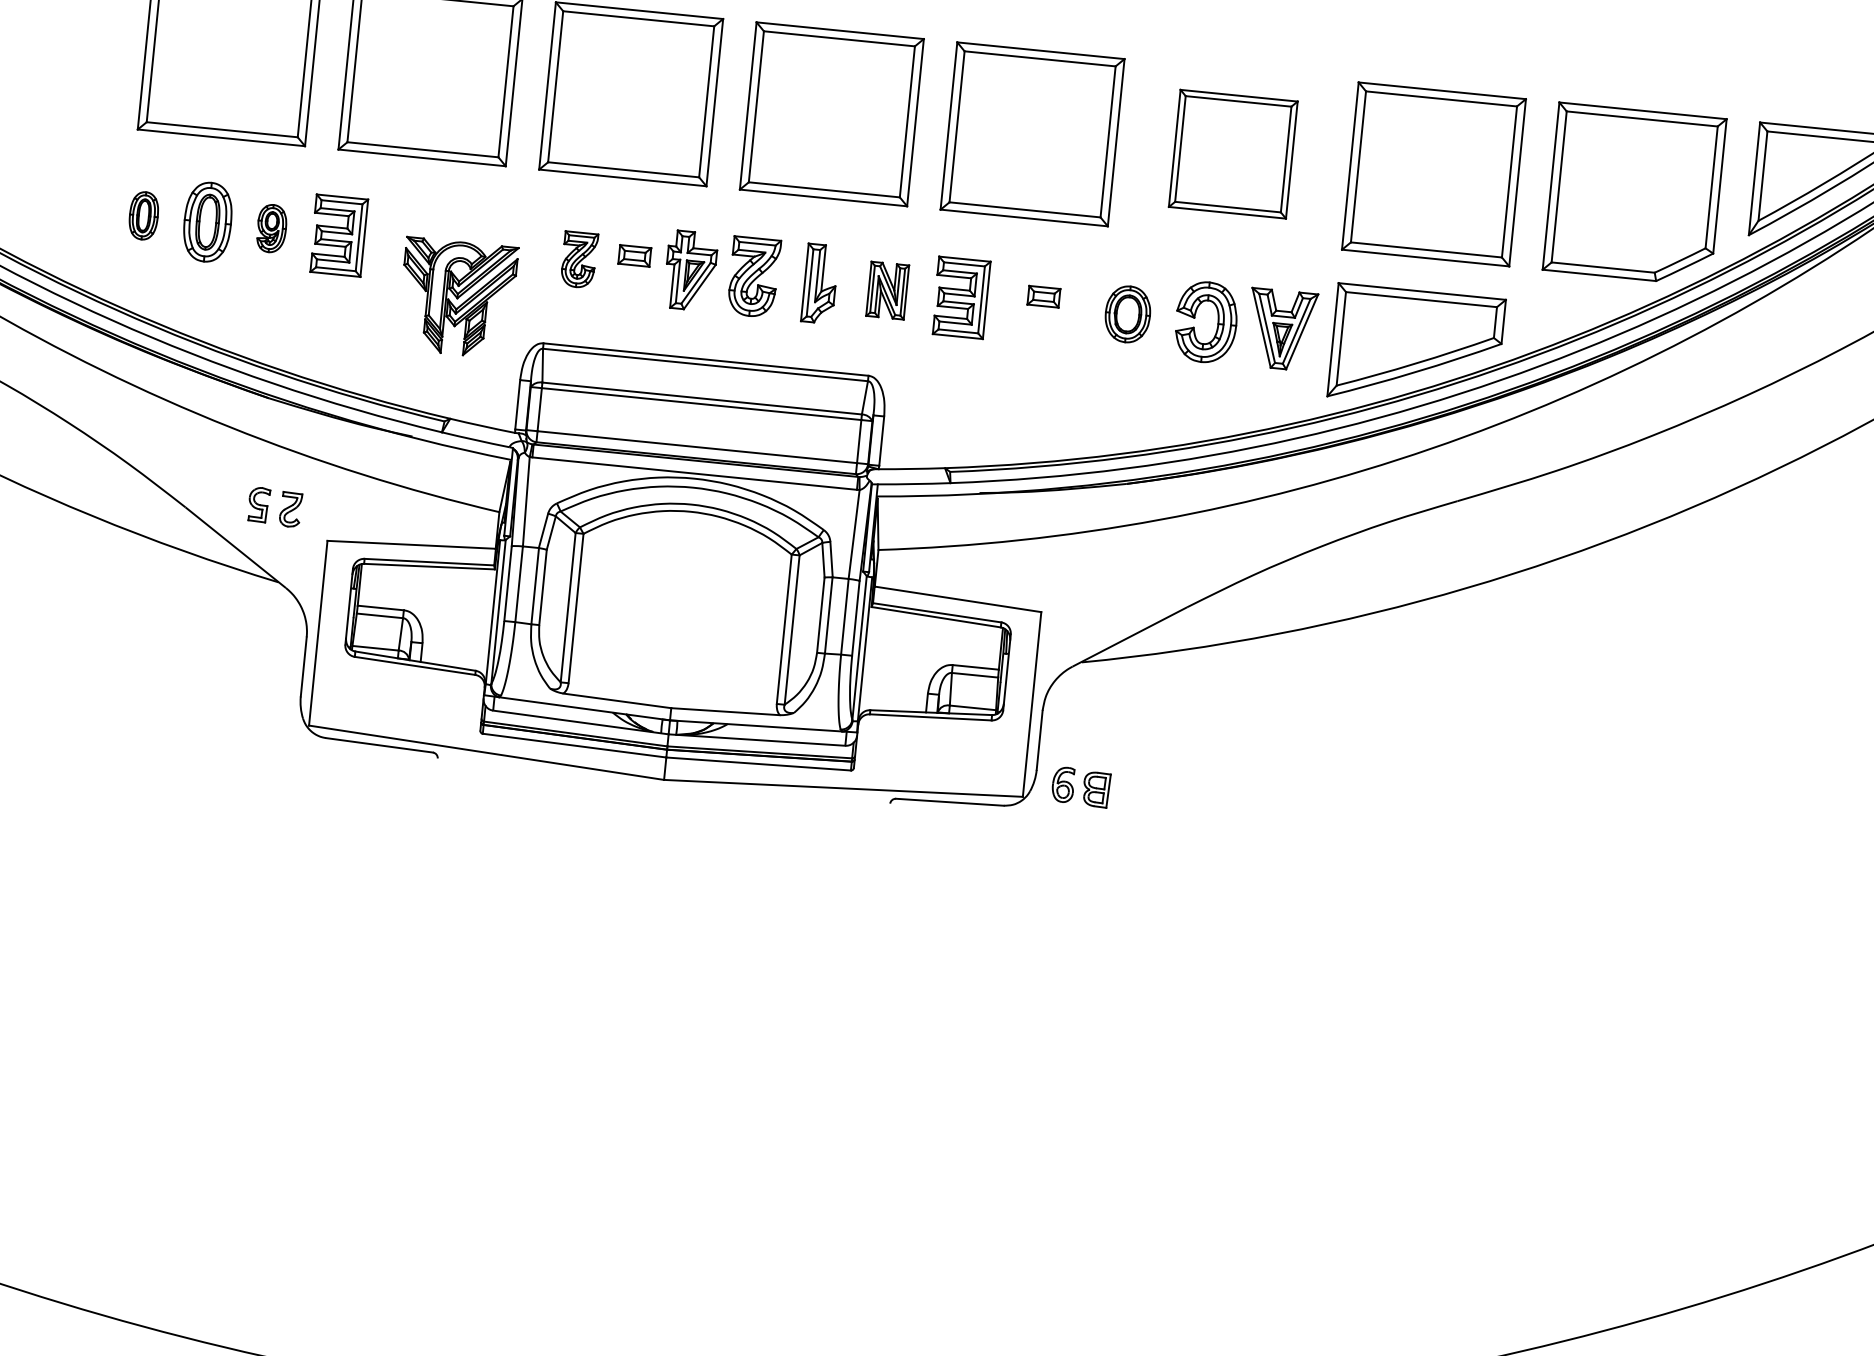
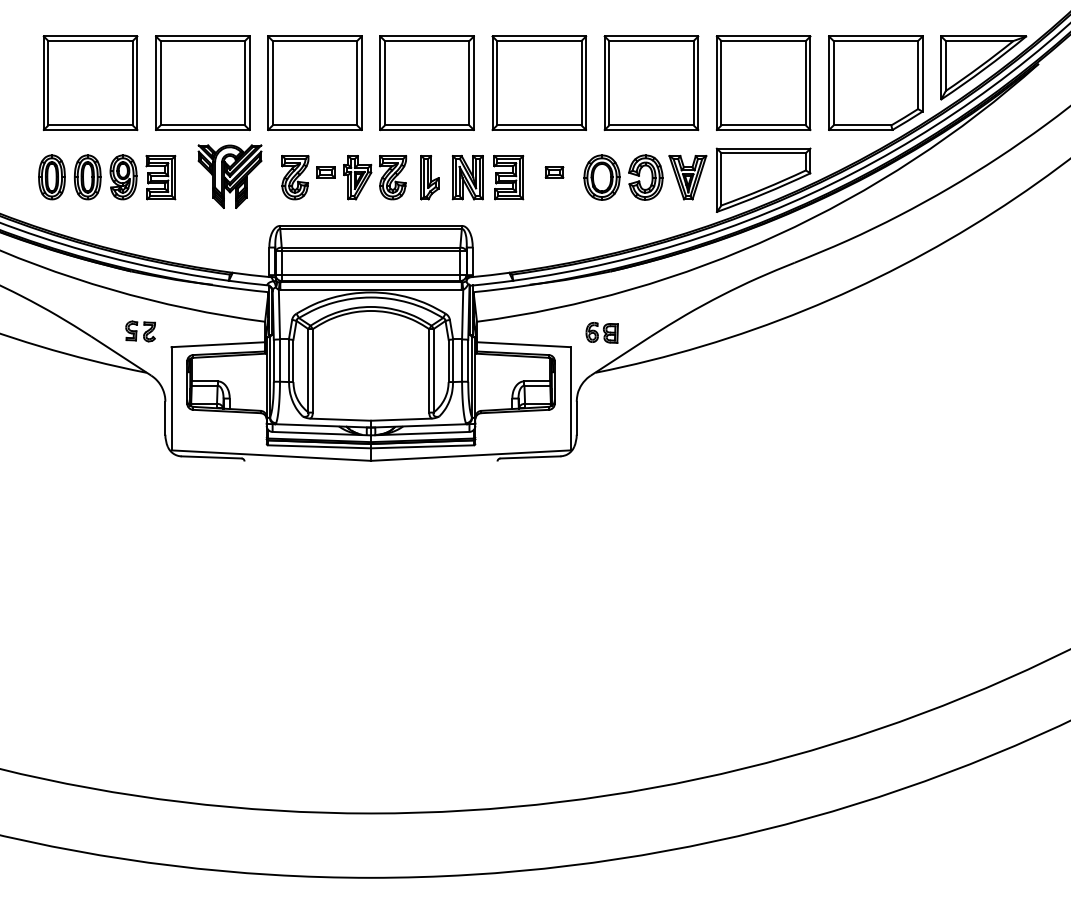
part: (1233, 153) -> (651, 82), size x1.43
part: (142, 215) -> (51, 177), size x1.67
part: (271, 228) -> (123, 177), size x1.67
part: (579, 259) -> (295, 177), size x1.43
part: (887, 290) -> (467, 177), size x1.43
part: (456, 297) -> (229, 176), moved
part: (1127, 314) -> (601, 177), size x1.43
part: (1079, 786) -> (601, 332), moved

